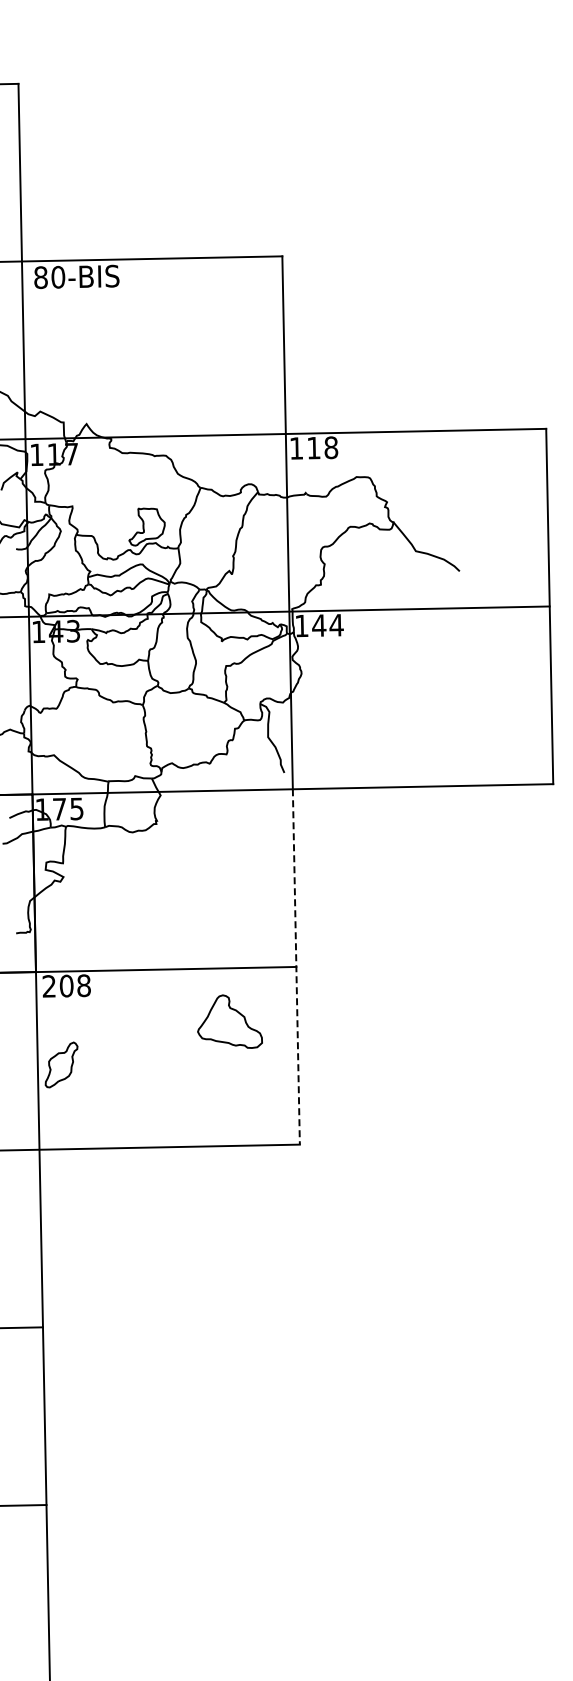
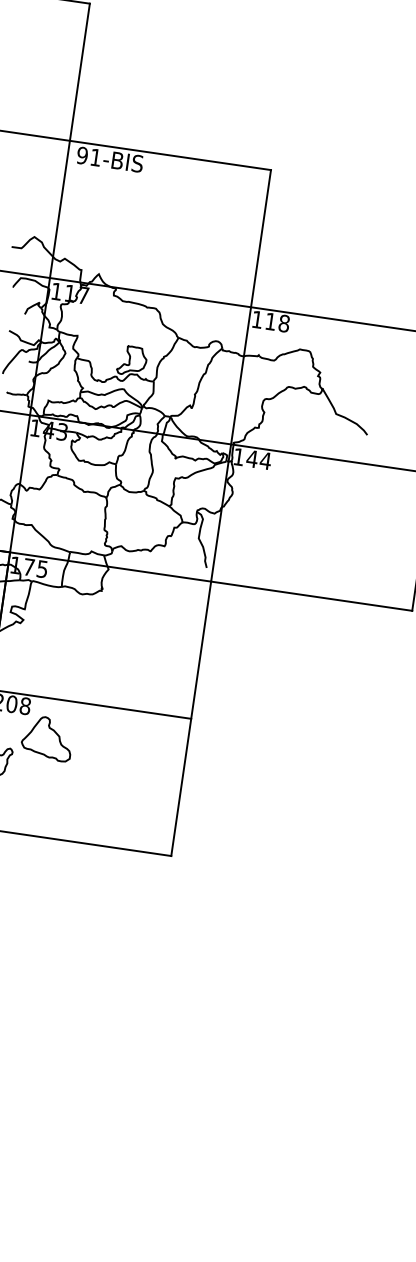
text: (49, 277) -> (89, 156), 80-BIS -> 91-BIS
line: (296, 966) -> (191, 718), dashed -> solid
part: (229, 1021) -> (47, 738), moved

